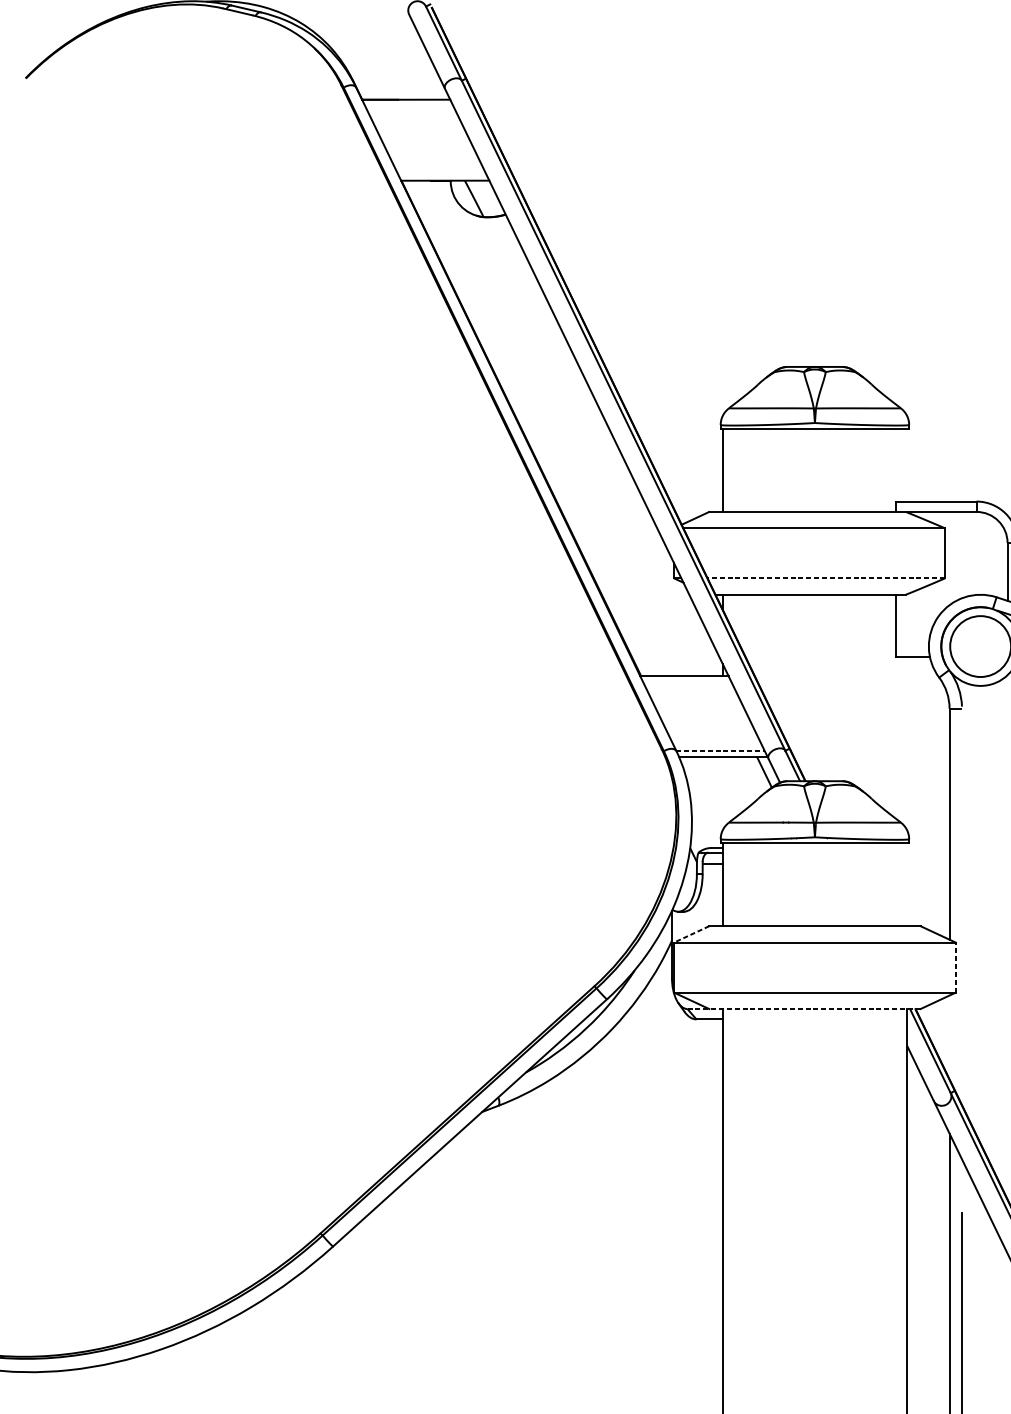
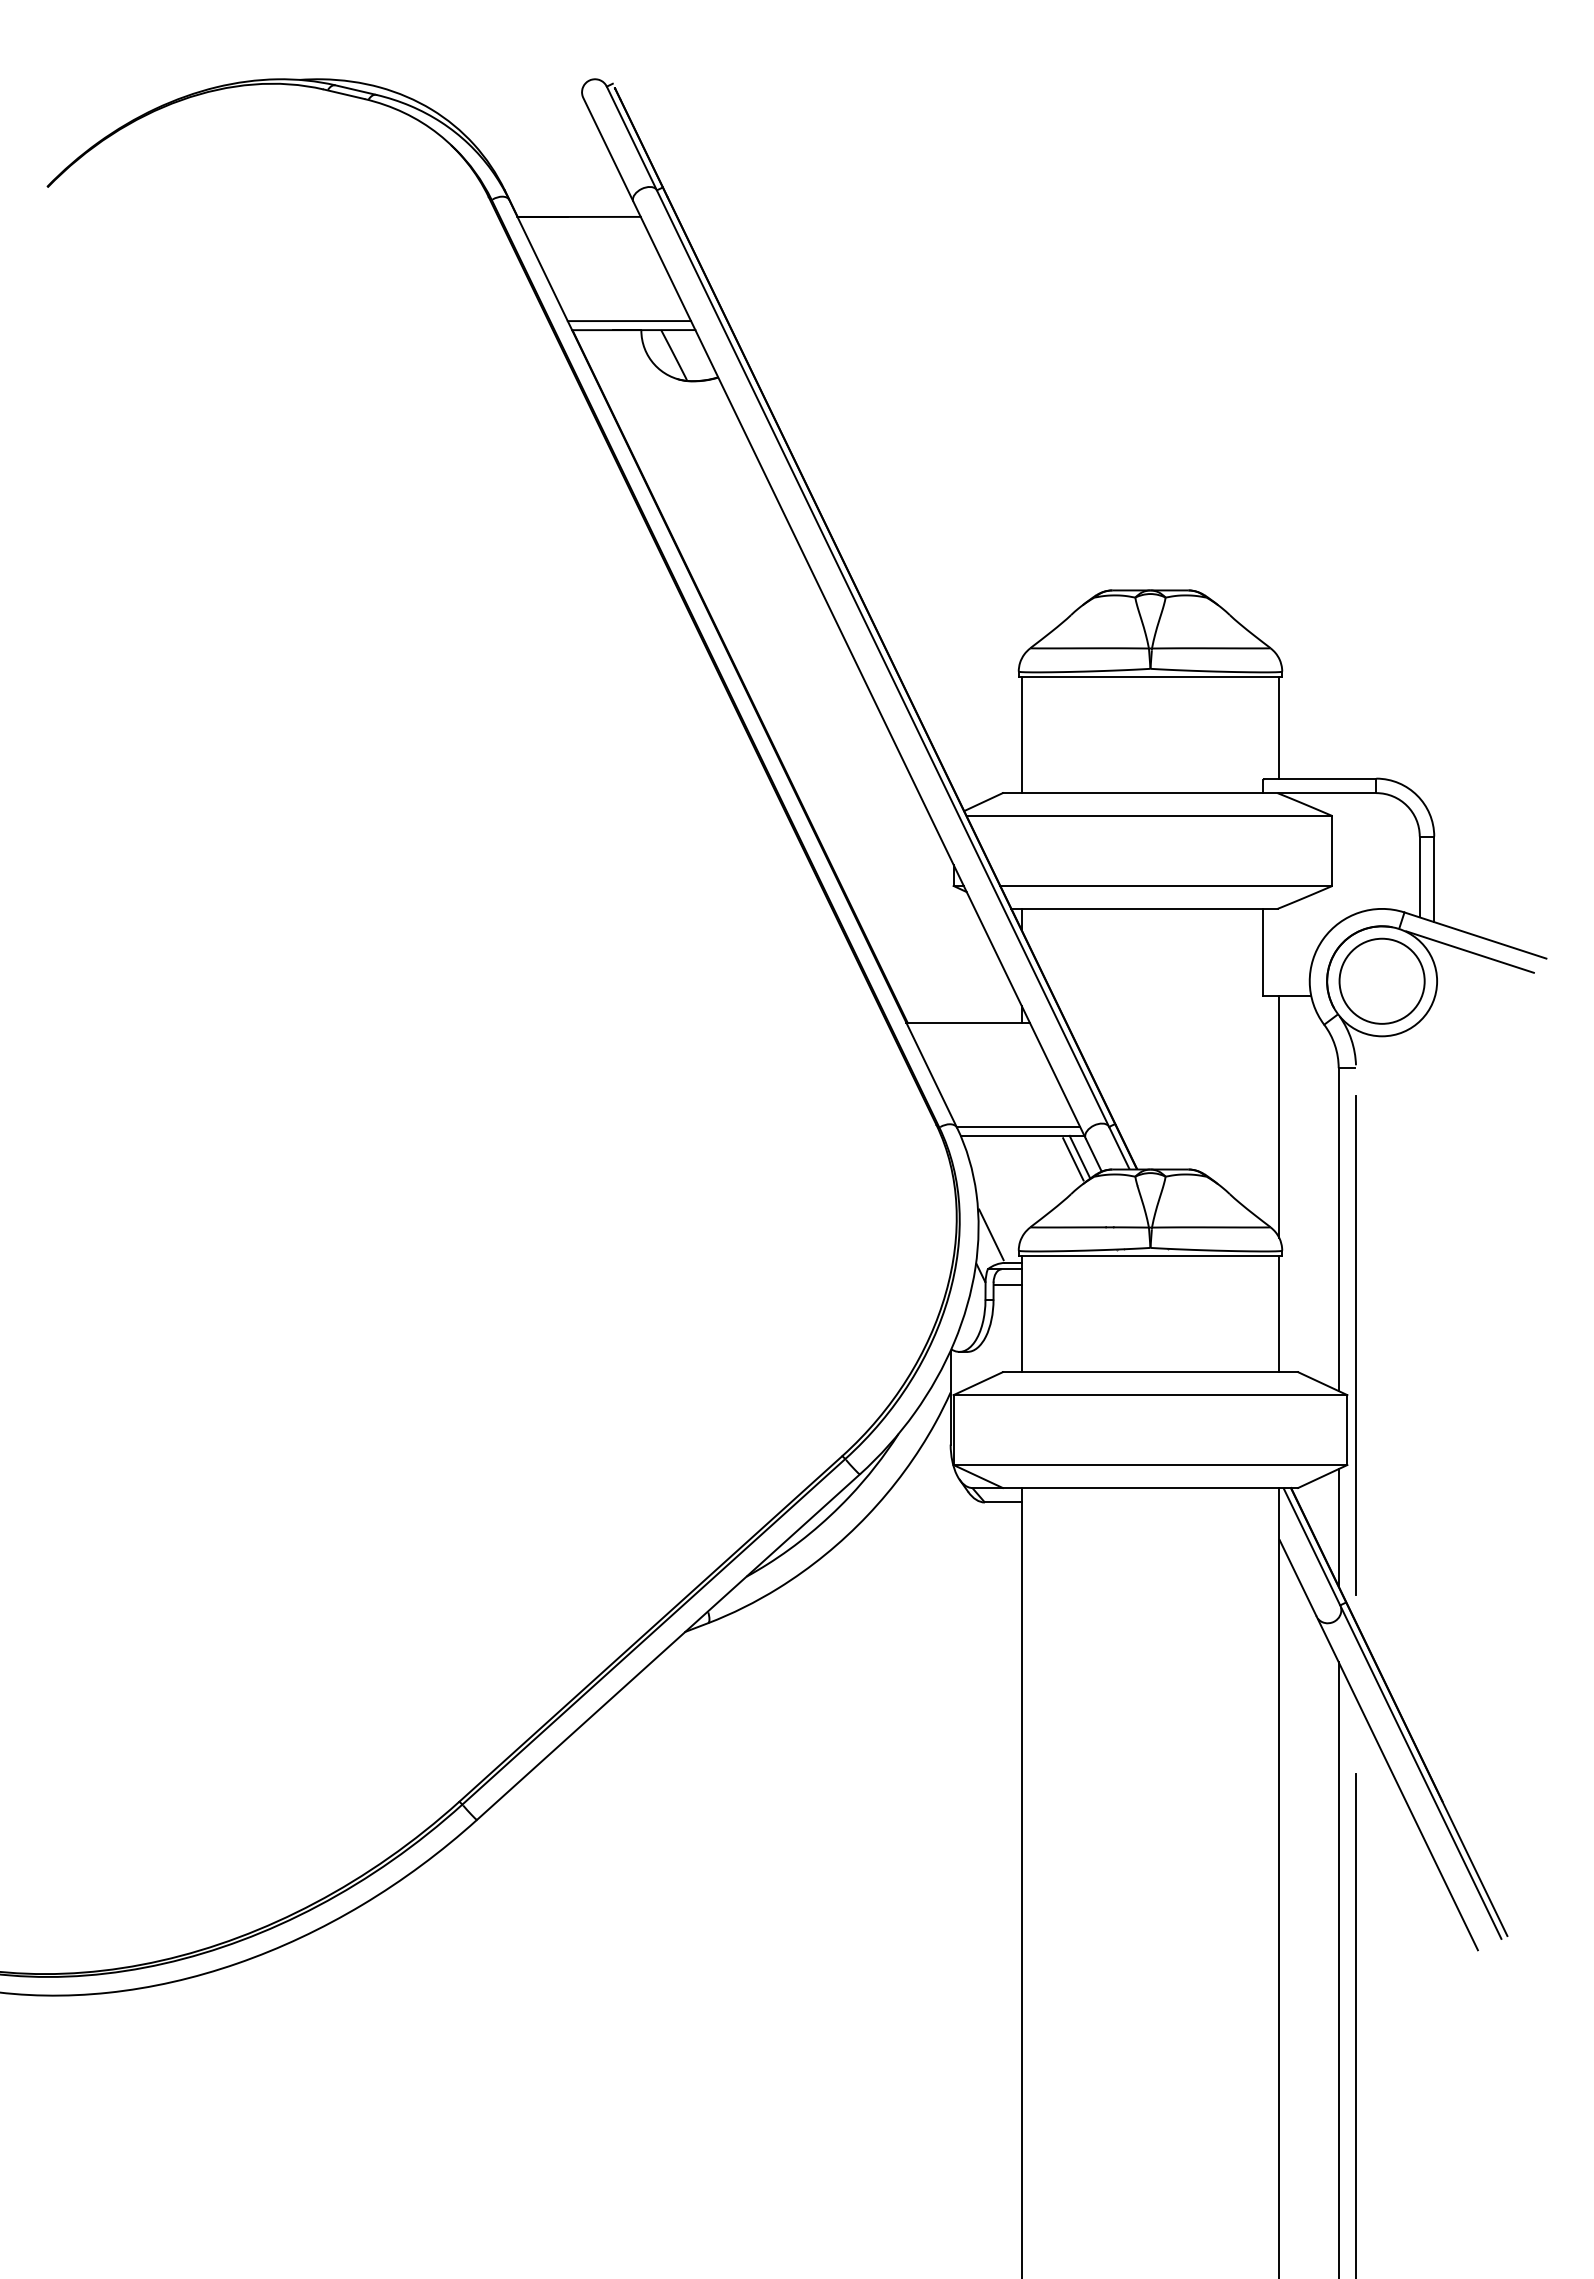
line: (442, 174) -> (629, 321), added
line: (907, 464) -> (1279, 727), added
line: (825, 578) -> (1165, 885), dashed -> solid
line: (907, 743) -> (1279, 1117), added
line: (720, 750) -> (1018, 1126), dashed -> solid
line: (759, 774) -> (1073, 1159), added
line: (701, 827) -> (991, 1234), added
line: (907, 884) -> (1279, 1314), added
line: (962, 906) -> (1356, 1344), added
line: (691, 934) -> (977, 1383), dashed -> solid
line: (955, 967) -> (1347, 1430), dashed -> solid
line: (804, 1009) -> (1135, 1488), dashed -> solid
line: (949, 1037) -> (1338, 1527), added

